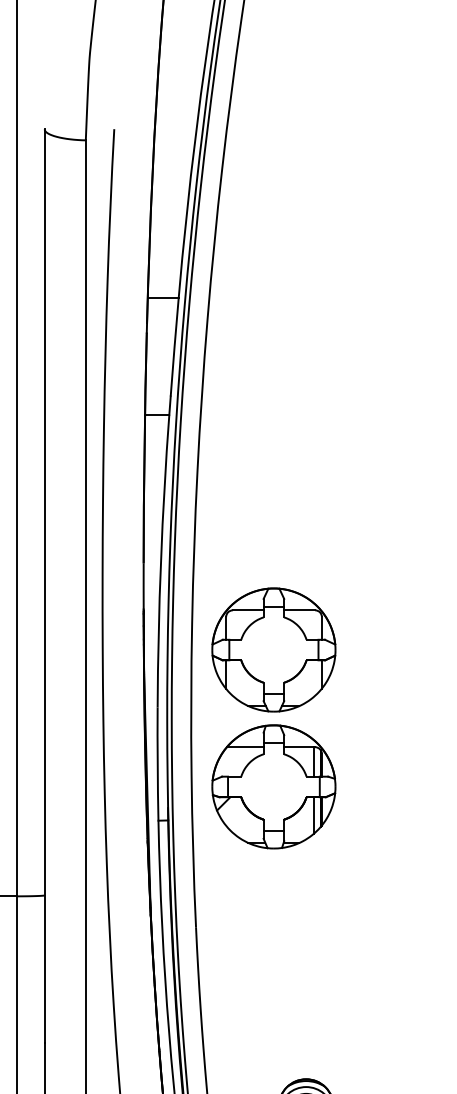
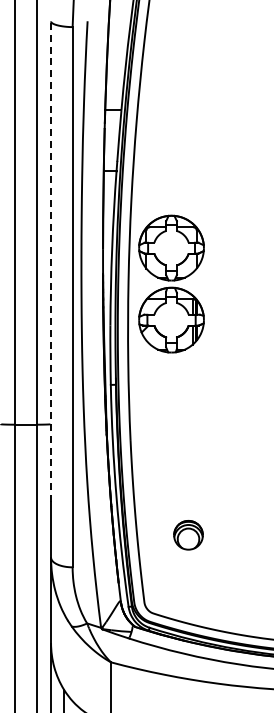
line: (45, 586) -> (51, 261), solid -> dashed
part: (273, 717) -> (171, 283), moved

